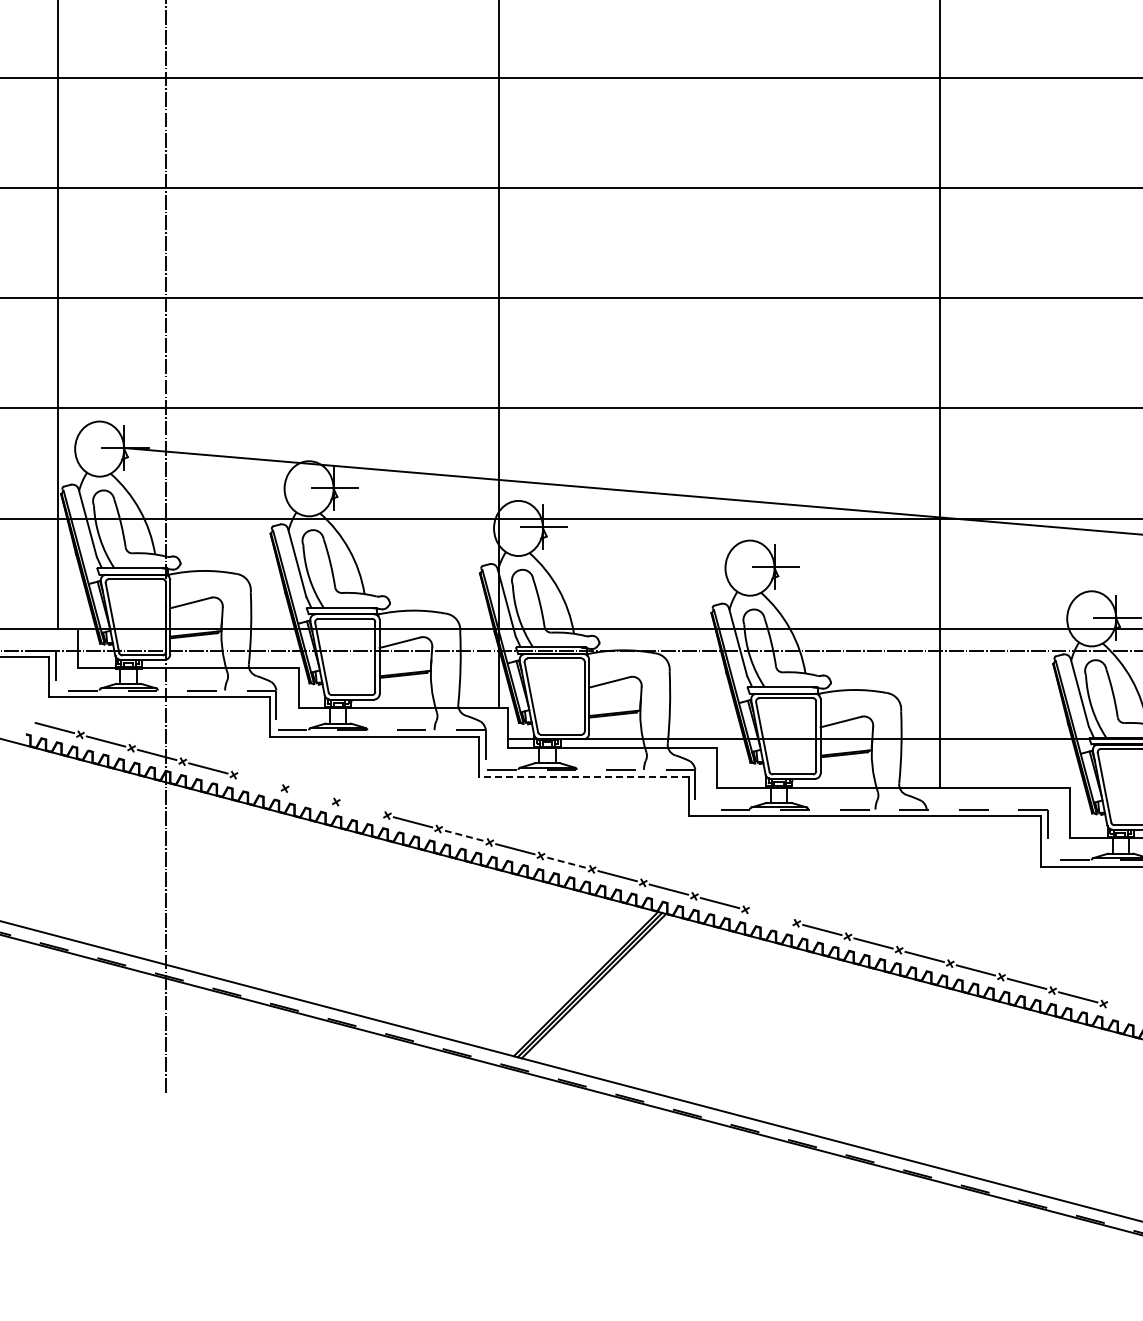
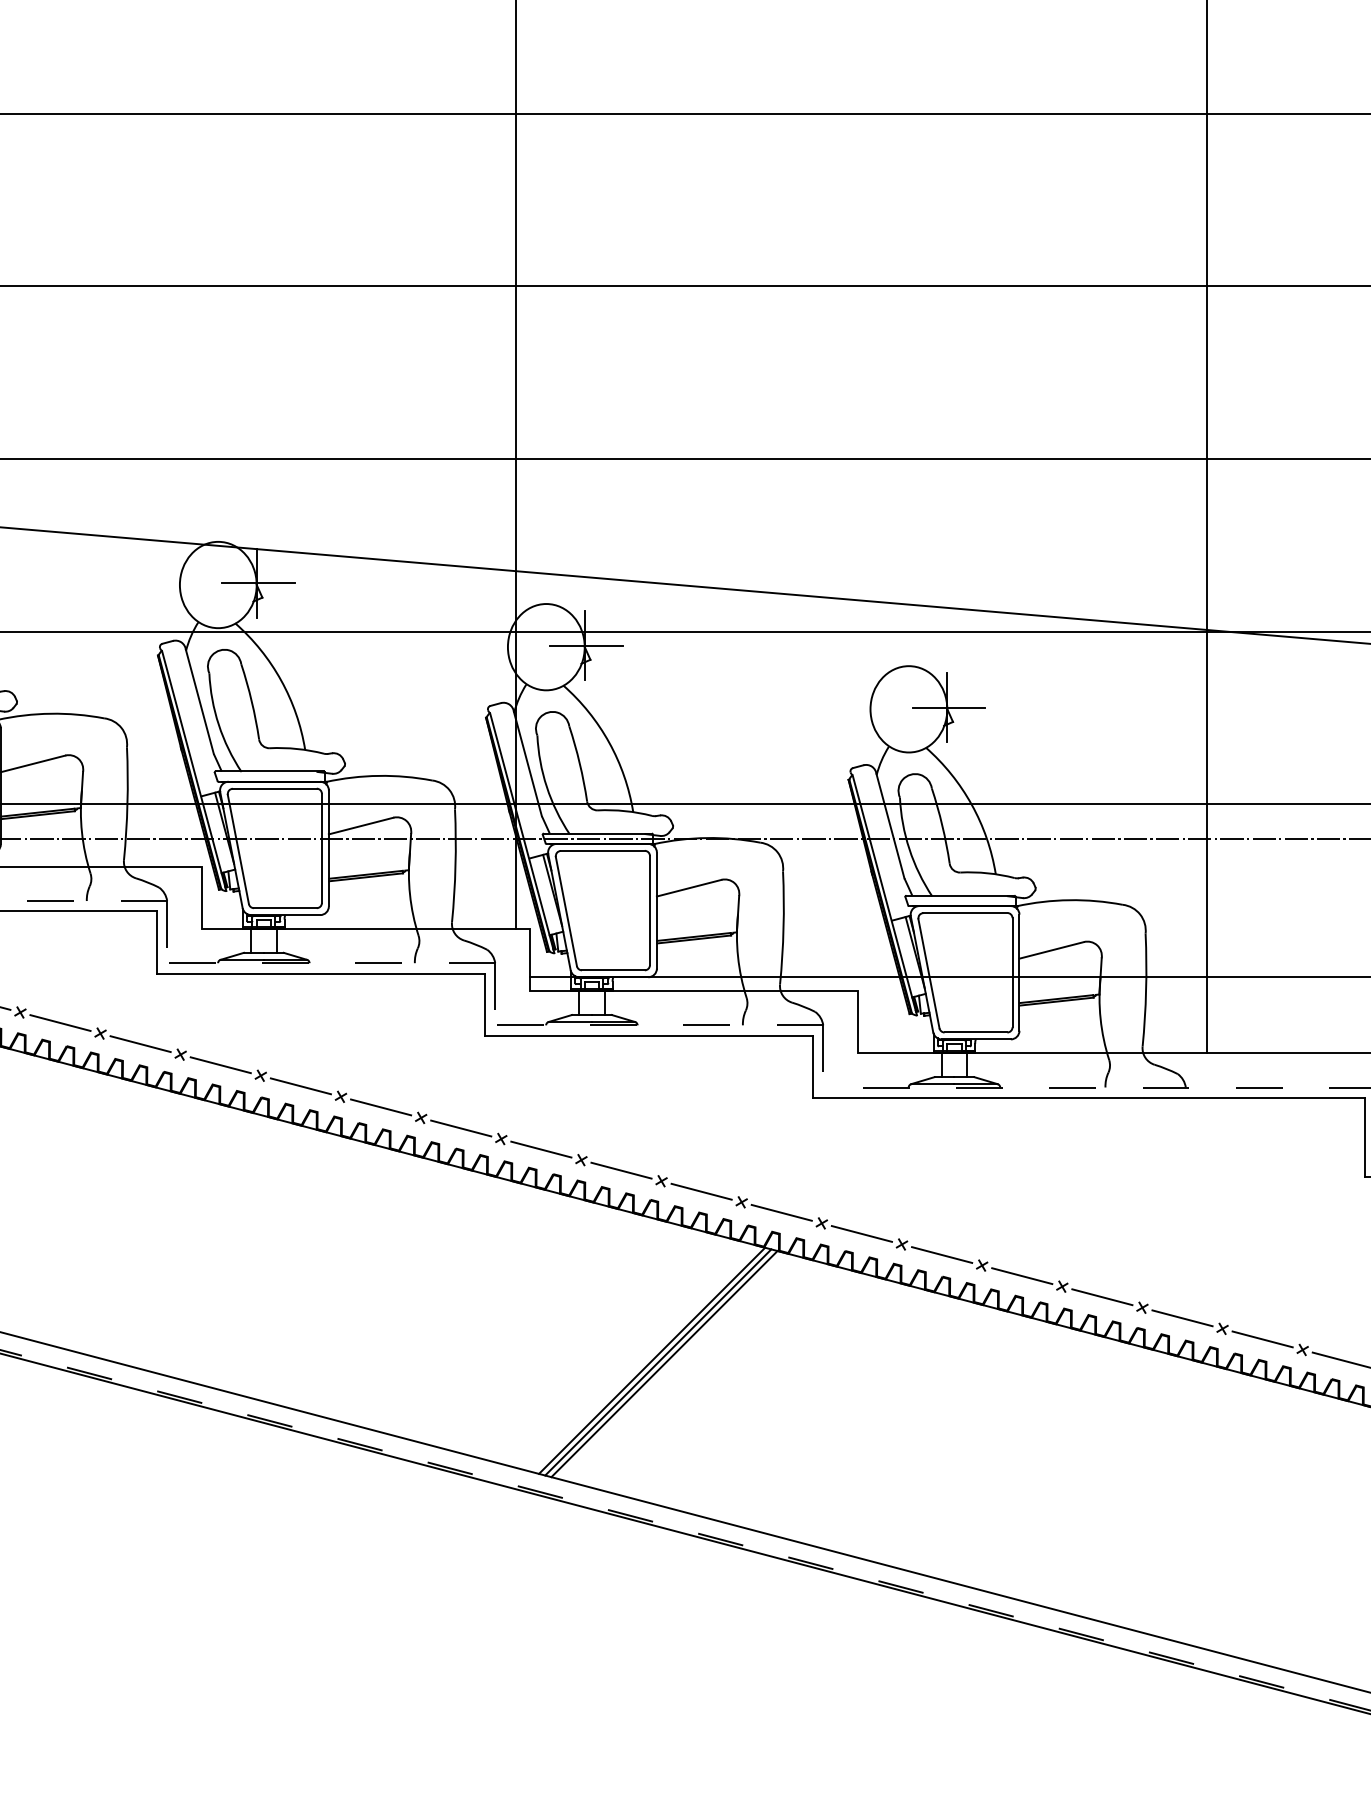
line: (584, 776) -> (649, 1035), dashed -> solid
line: (259, 781) -> (140, 1043), added
line: (310, 795) -> (220, 1065), added
line: (361, 808) -> (300, 1085), added
line: (464, 835) -> (461, 1128), dashed -> solid
line: (566, 862) -> (621, 1170), dashed -> solid
line: (771, 916) -> (942, 1254), added

